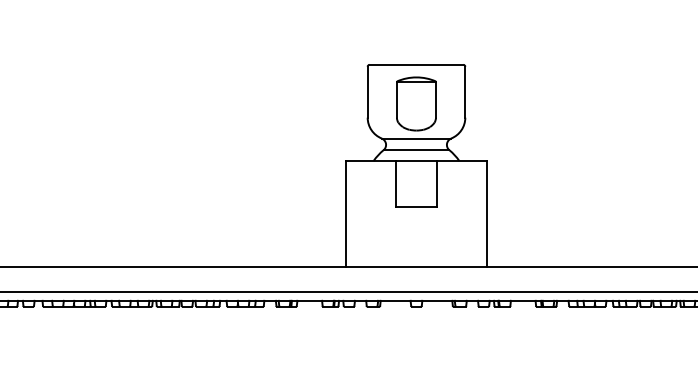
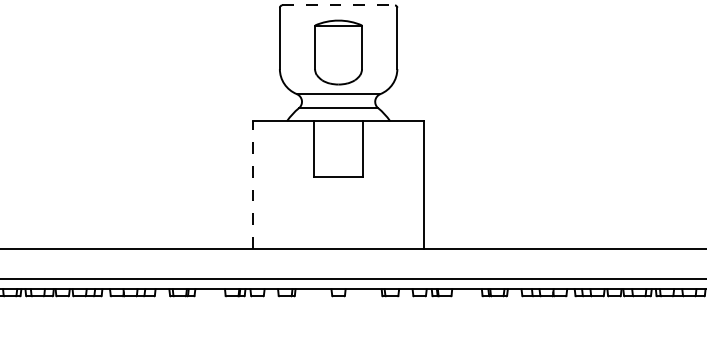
line: (416, 64) -> (338, 5), solid -> dashed
line: (345, 213) -> (253, 184), solid -> dashed

